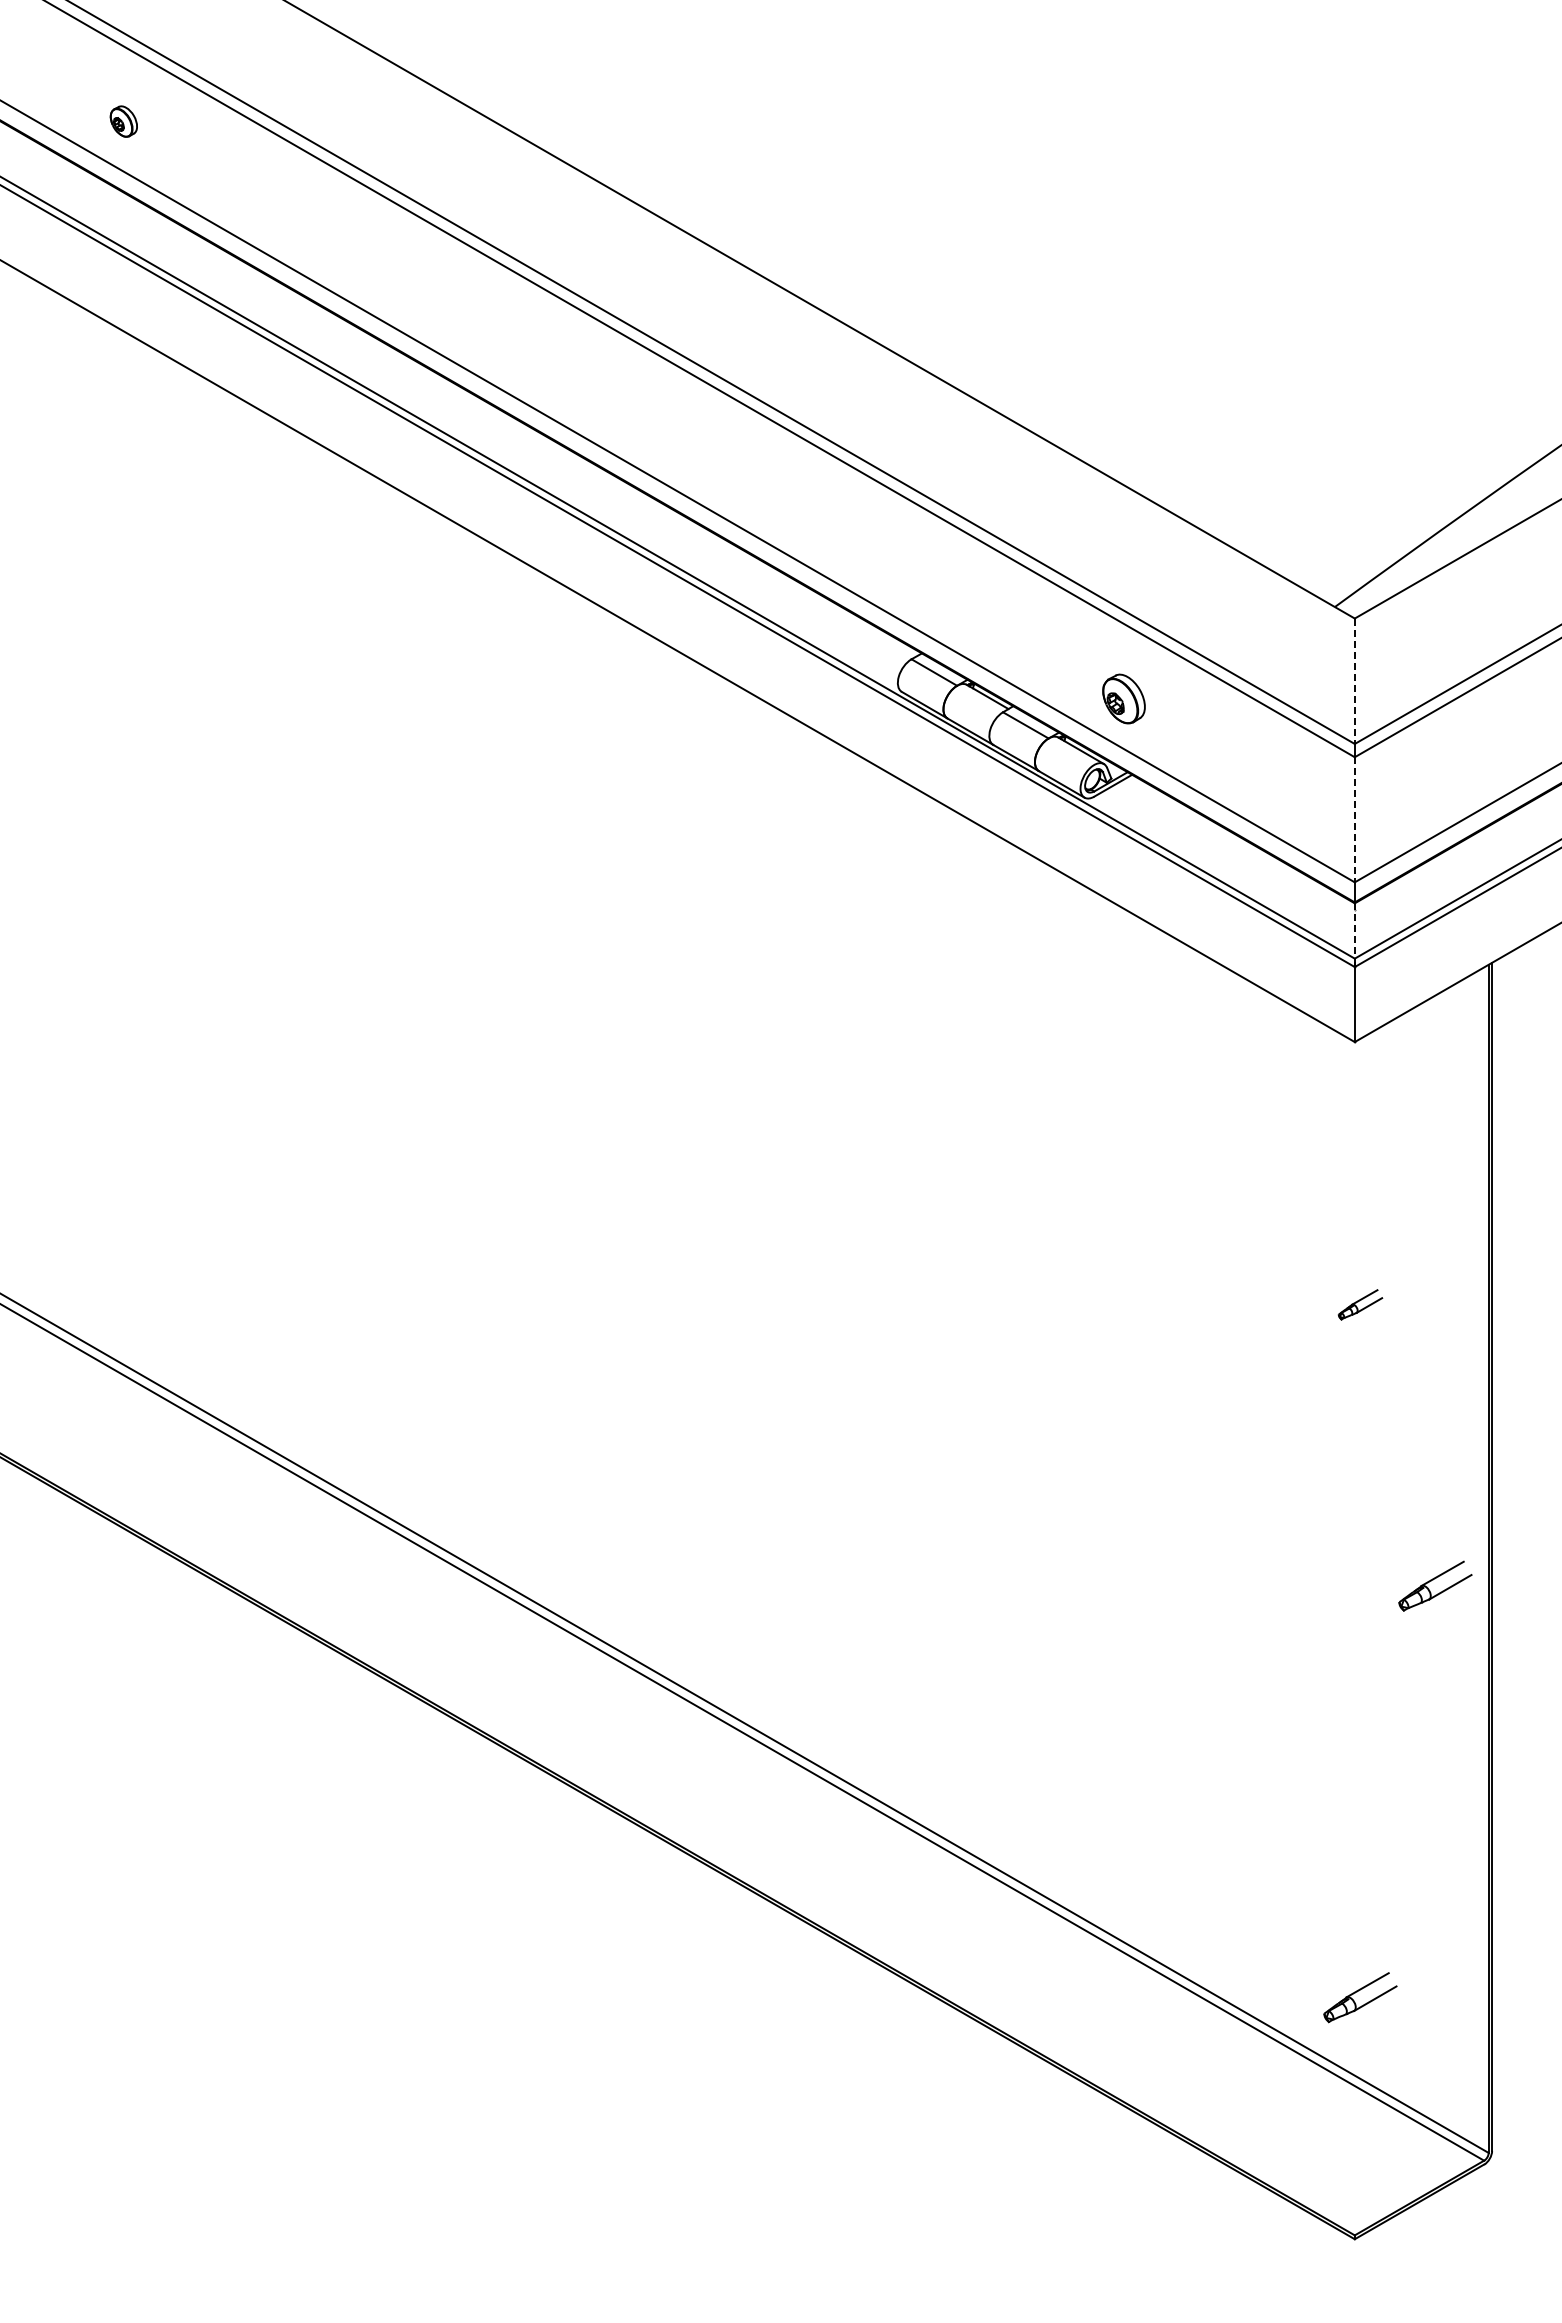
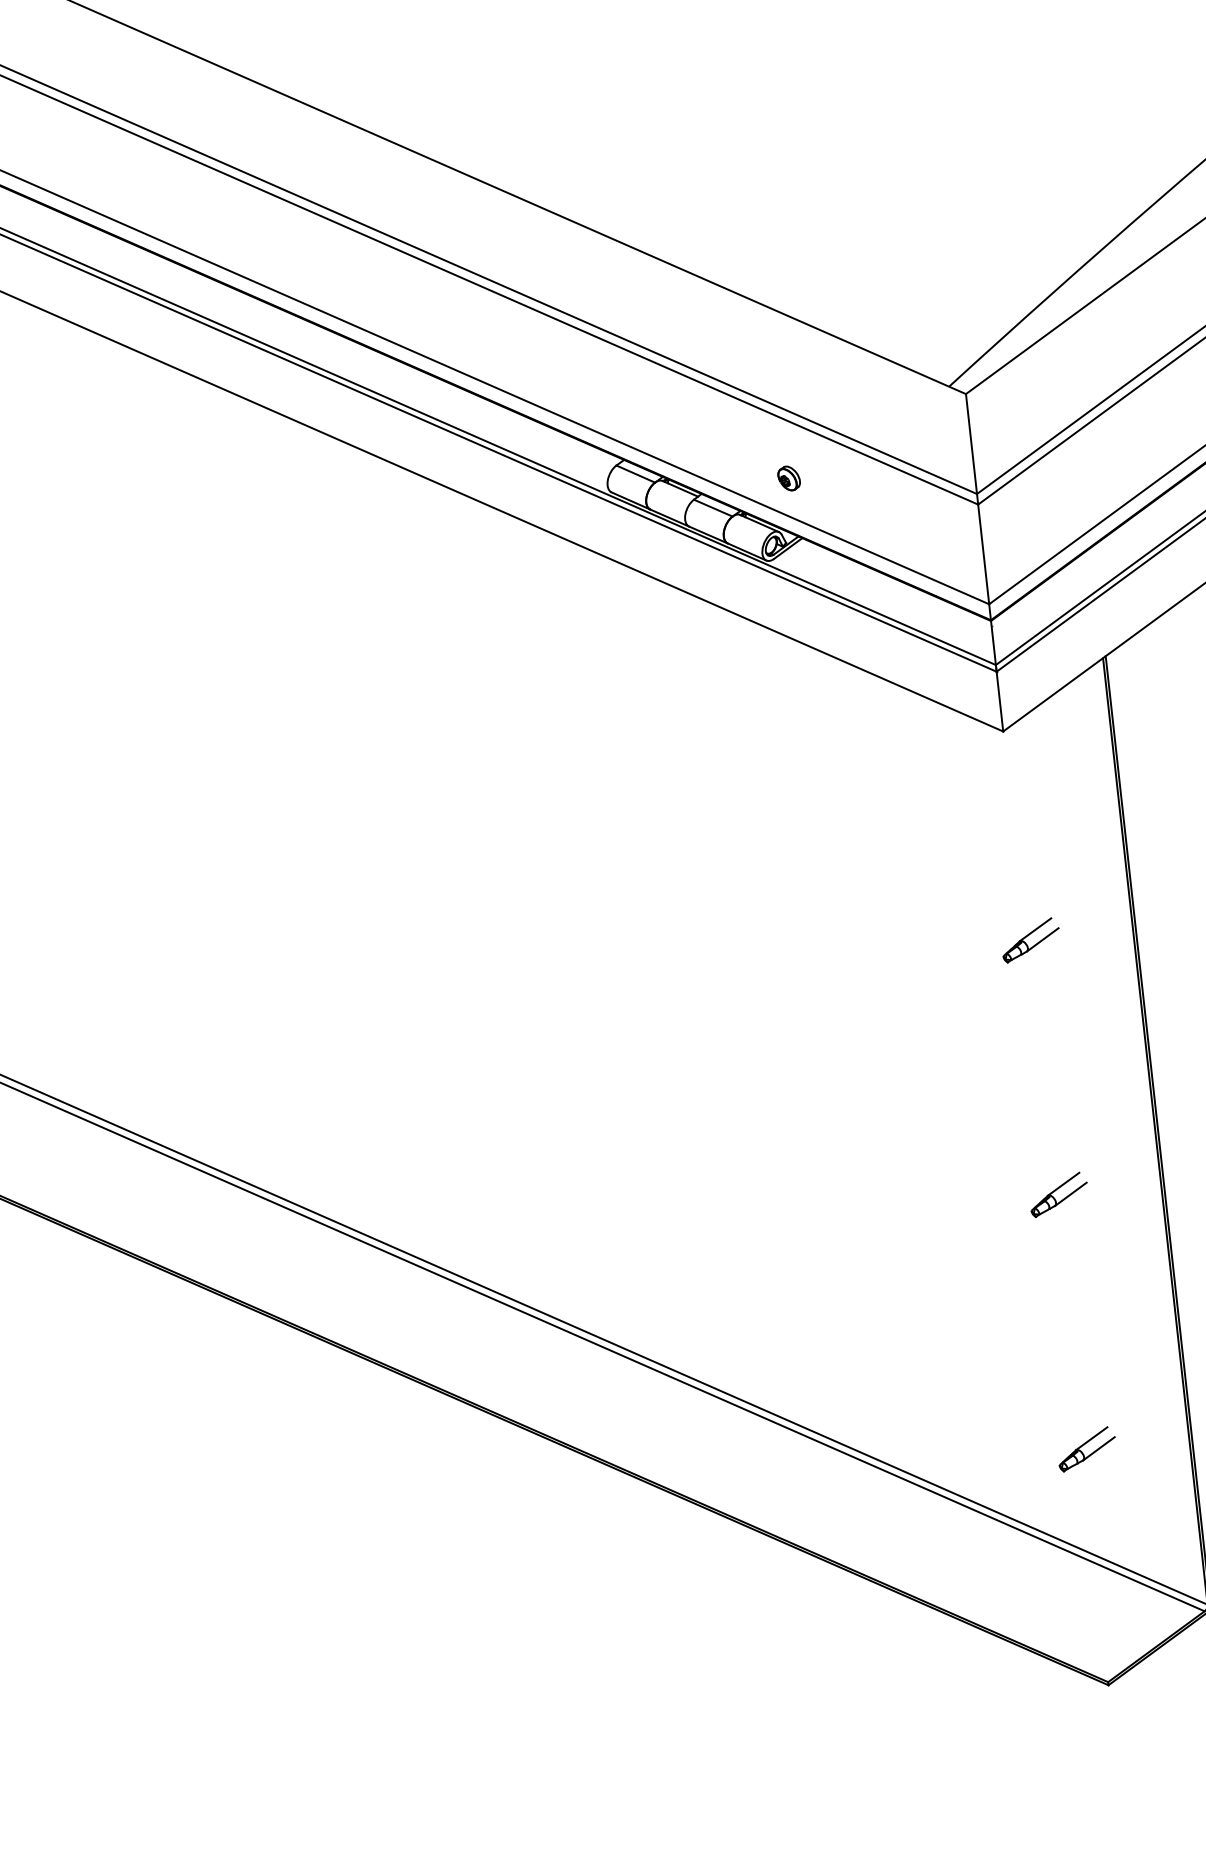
line: (1354, 681) -> (971, 444), dashed -> solid
part: (1123, 698) -> (788, 478), size x0.62
line: (1354, 819) -> (983, 554), dashed -> solid
line: (1354, 931) -> (993, 643), dashed -> solid
part: (1360, 1304) -> (1030, 940), size x1.67
part: (1435, 1585) -> (1058, 1194), moved
part: (1360, 1997) -> (1087, 1449), moved

